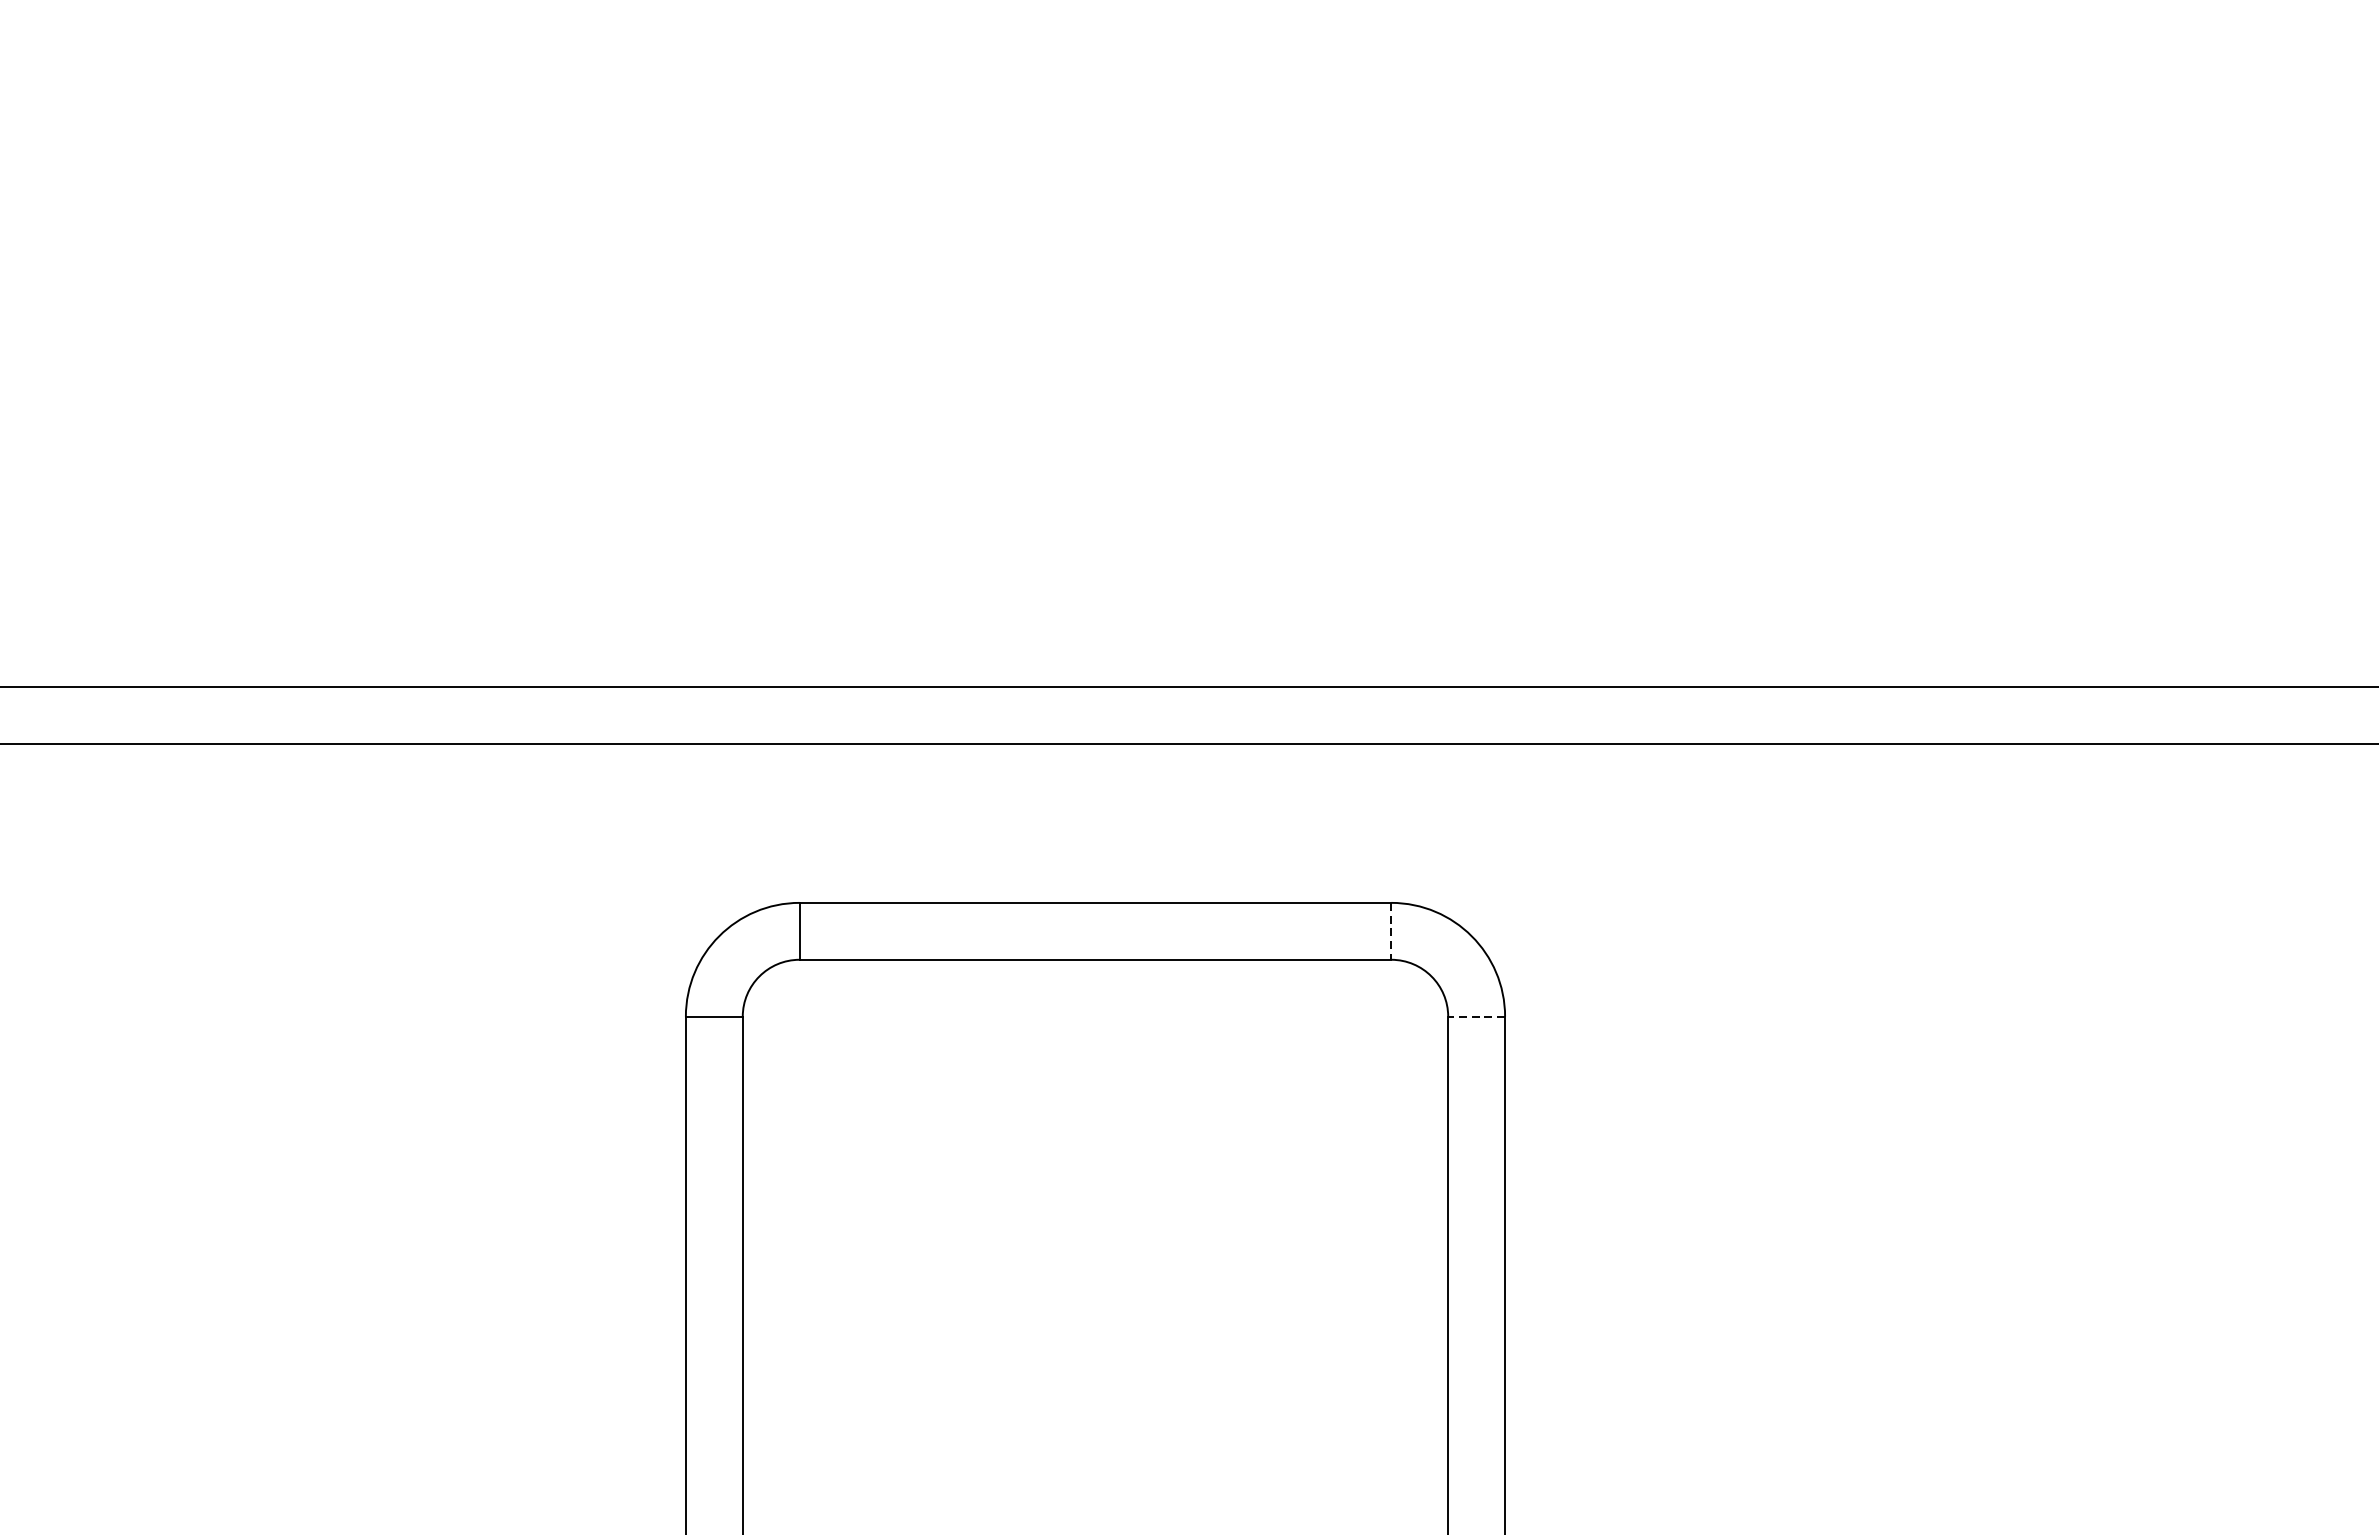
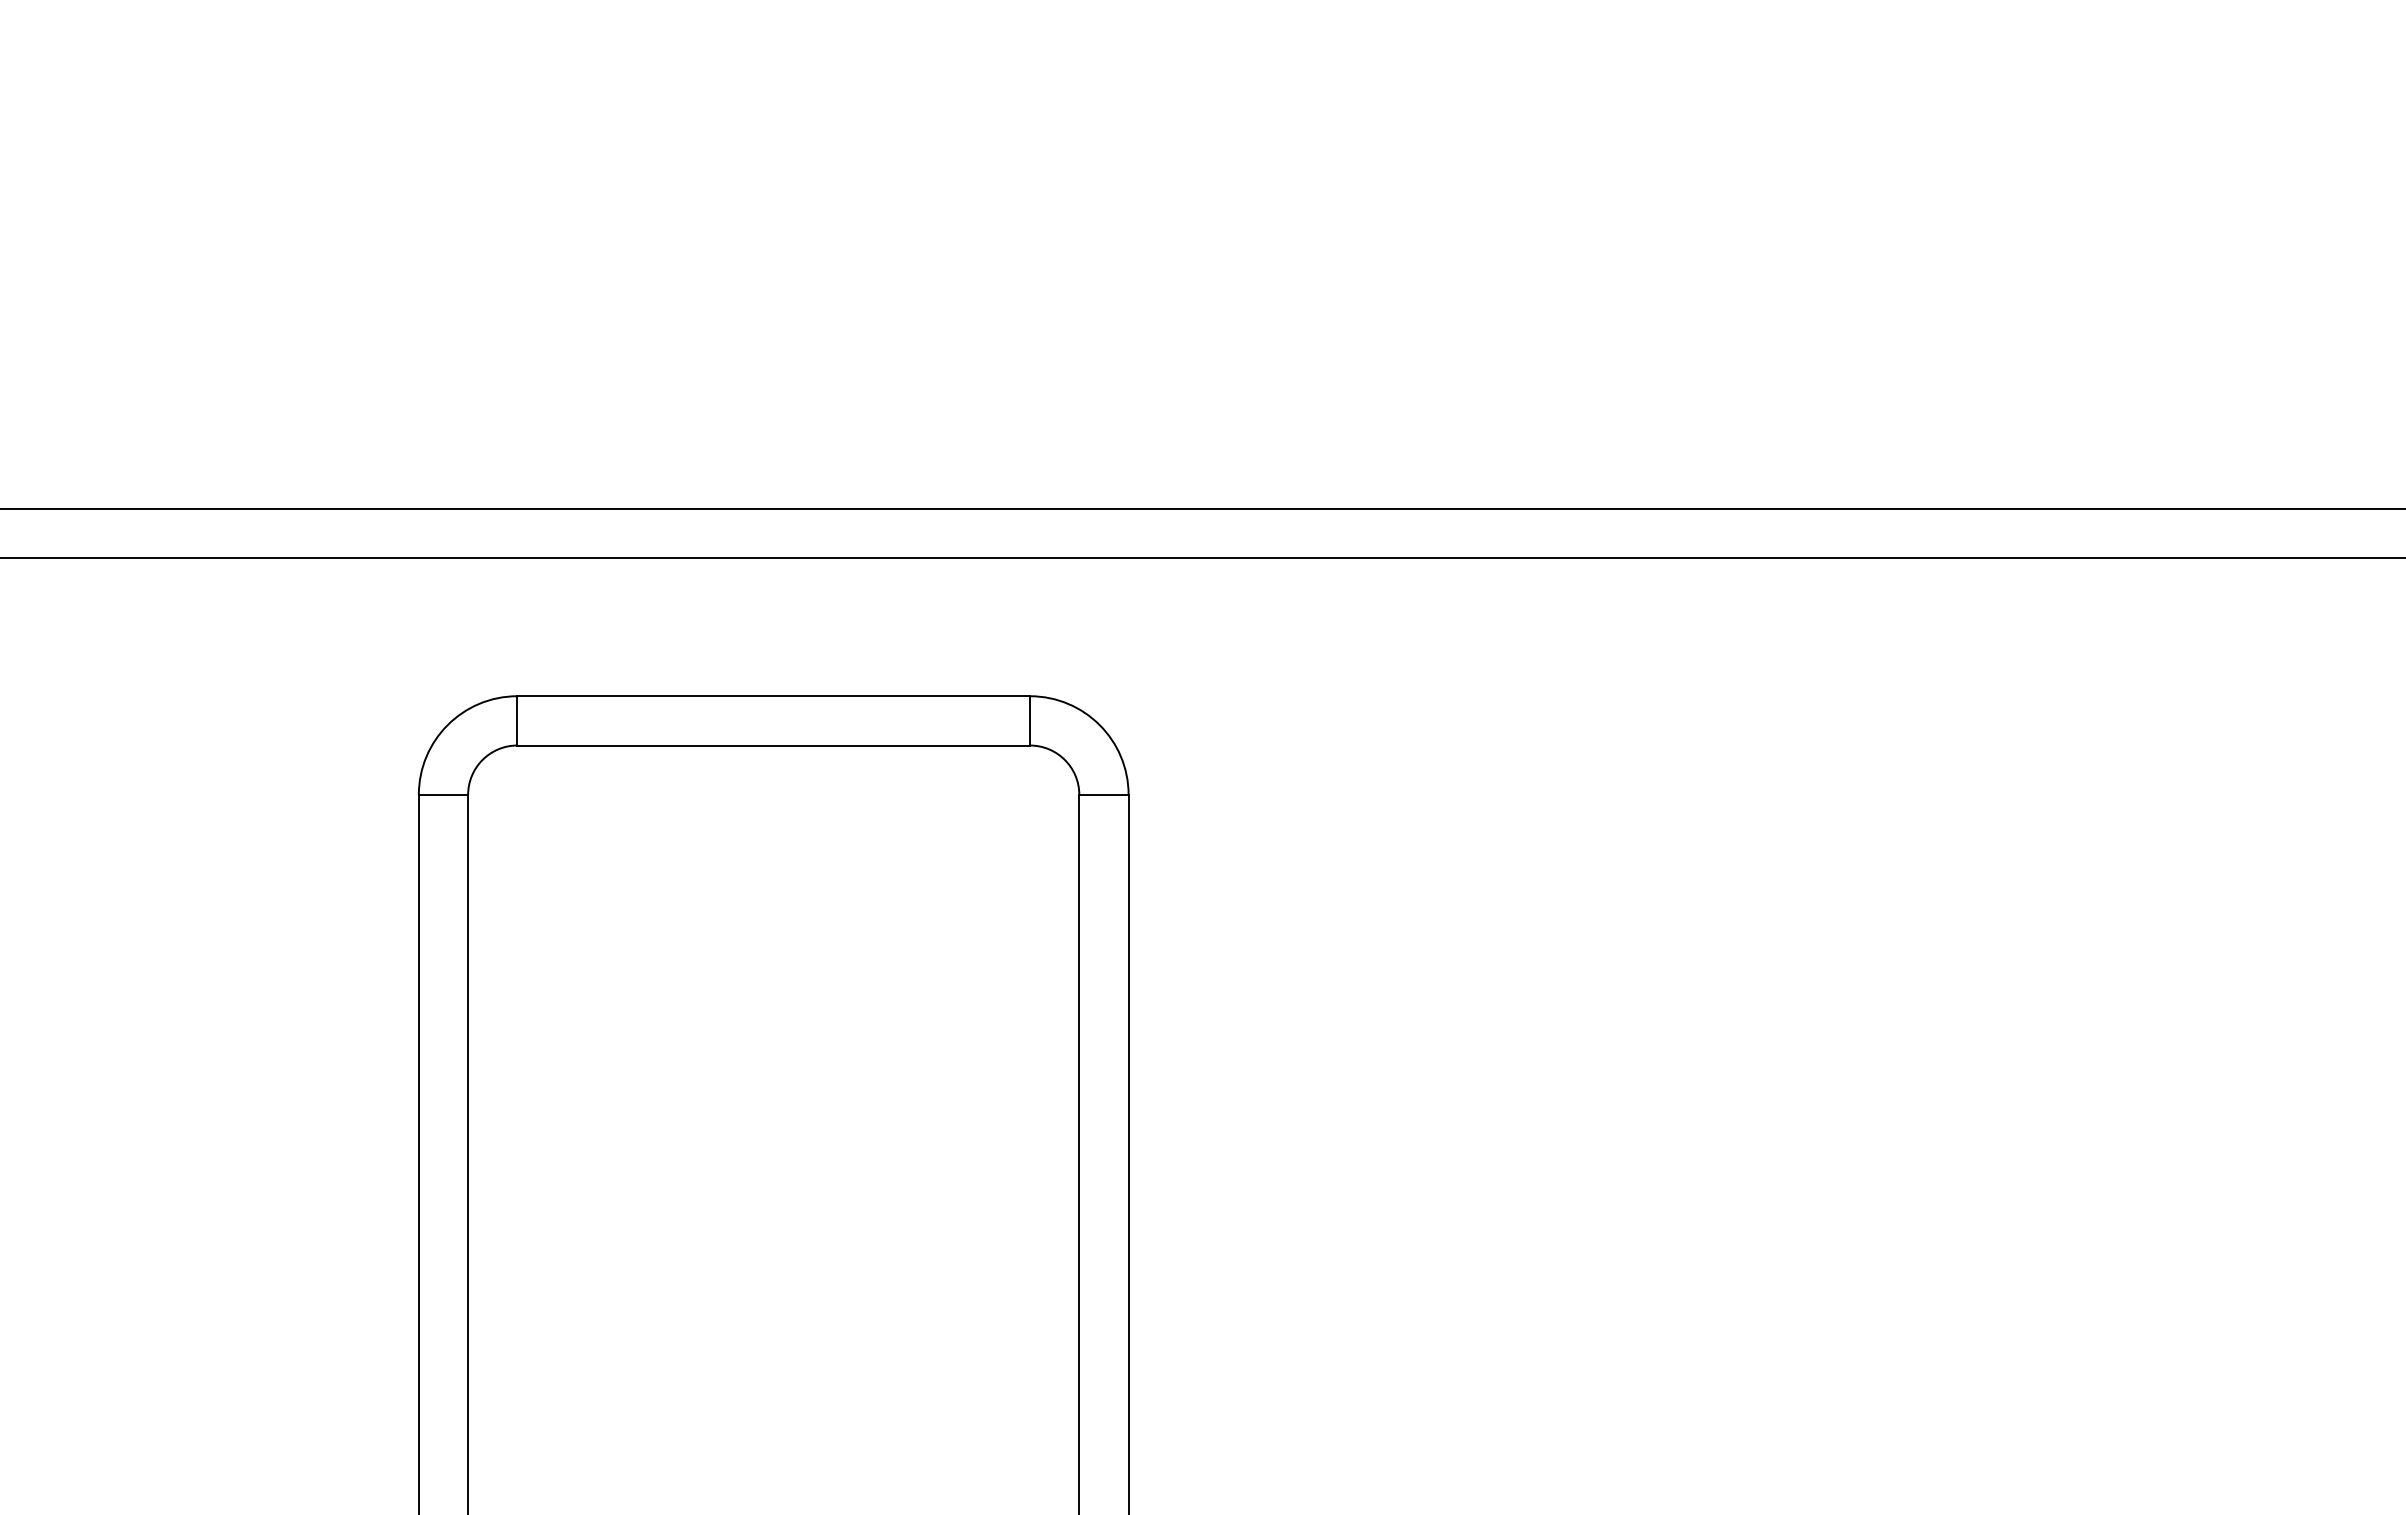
line: (1391, 930) -> (1030, 720), dashed -> solid
line: (1476, 1016) -> (1103, 794), dashed -> solid

